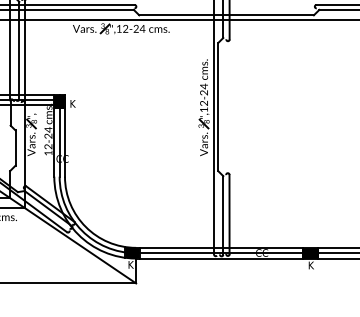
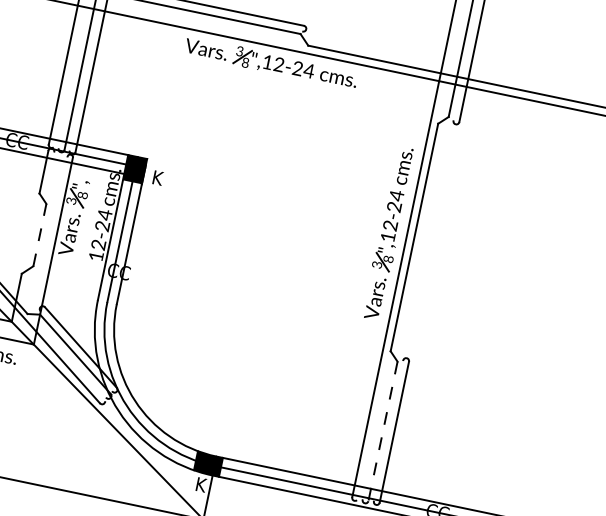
line: (15, 148) -> (39, 235), solid -> dashed
line: (223, 215) -> (383, 431), solid -> dashed

